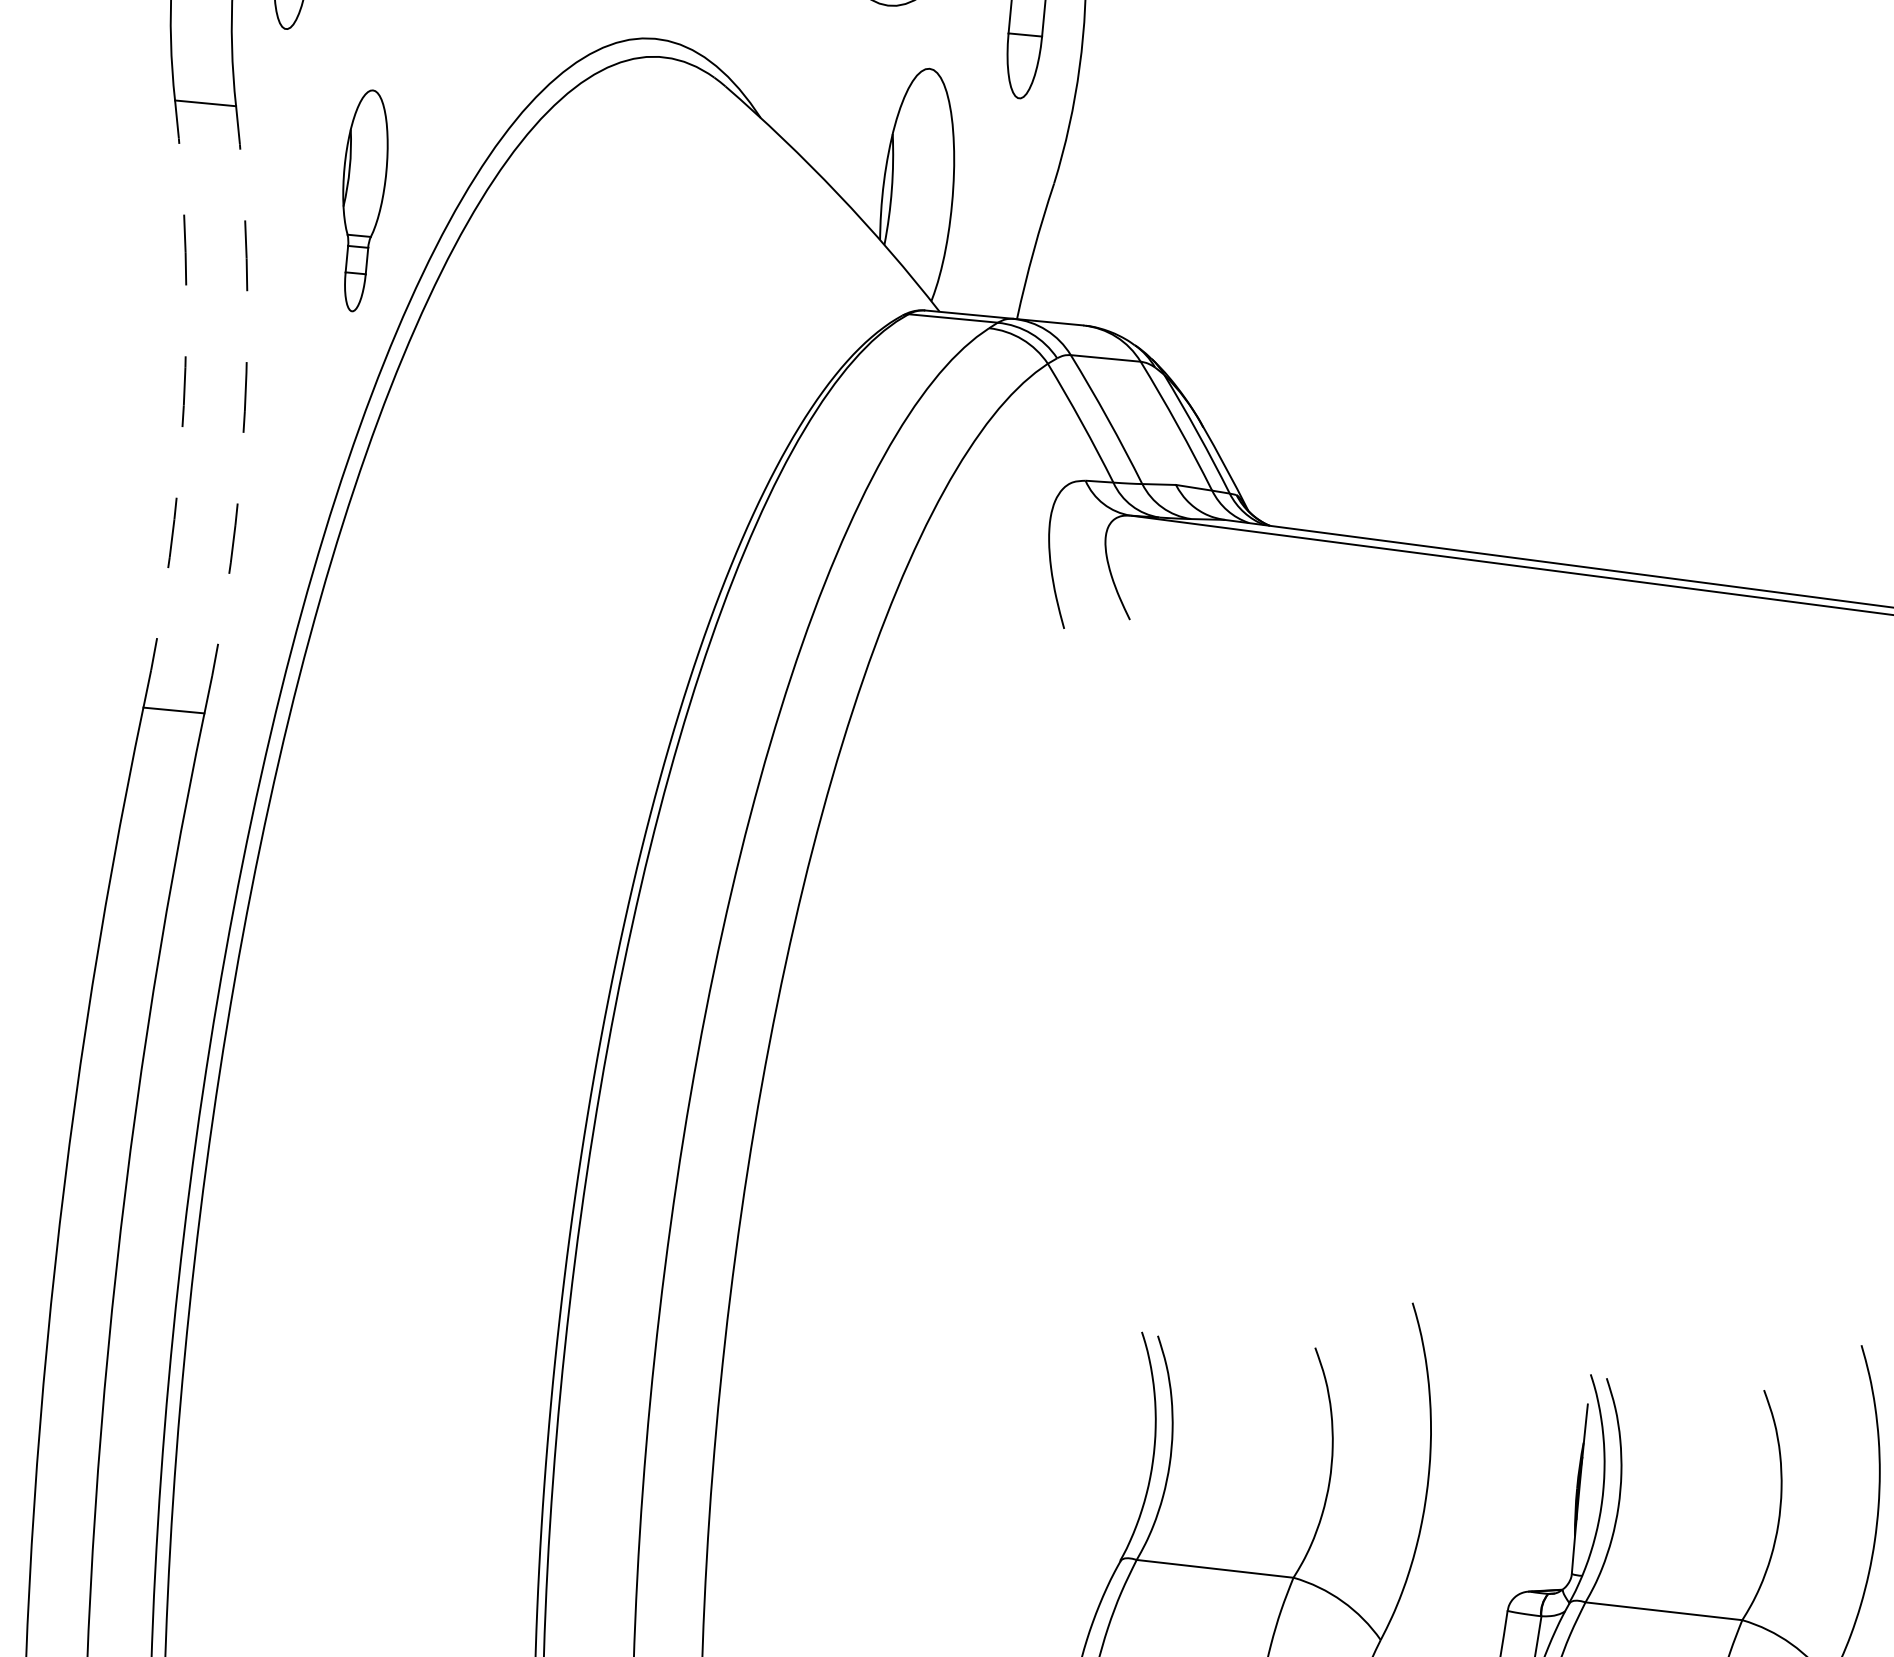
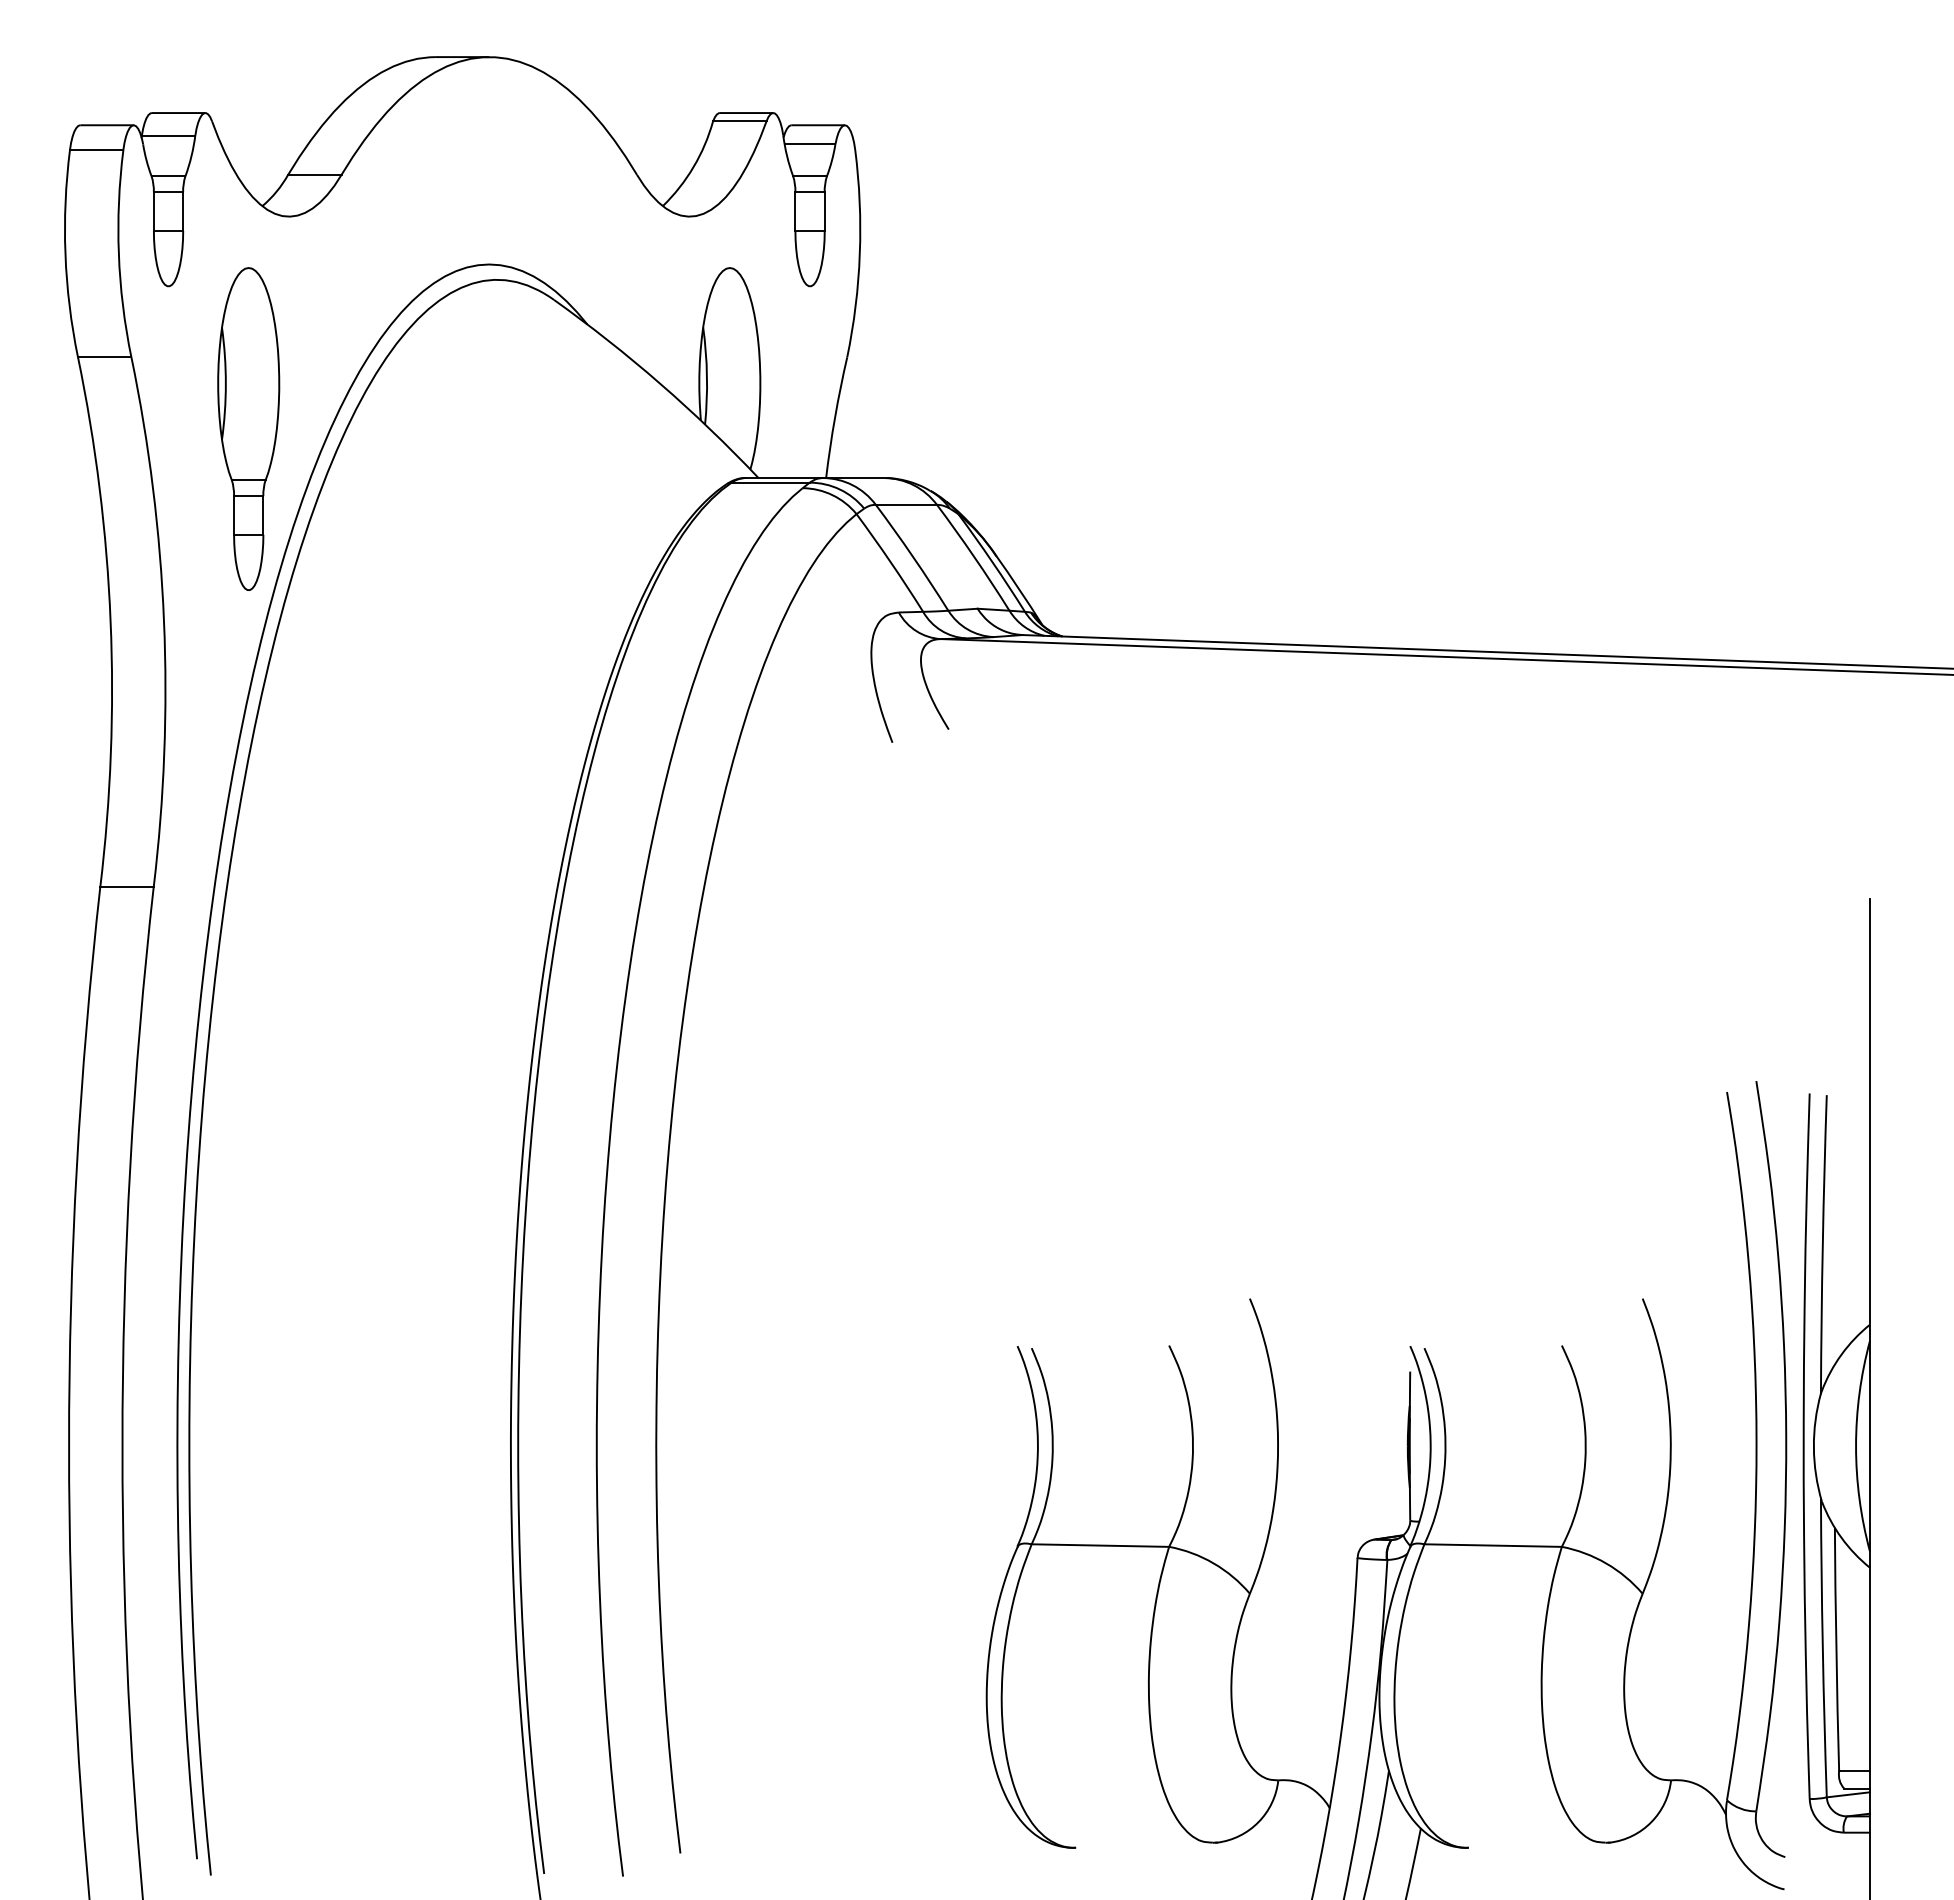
part: (362, 200) -> (248, 428), size x1.67
arc: (183, 405) -> (110, 621), dashed -> solid
arc: (245, 411) -> (164, 621), dashed -> solid

